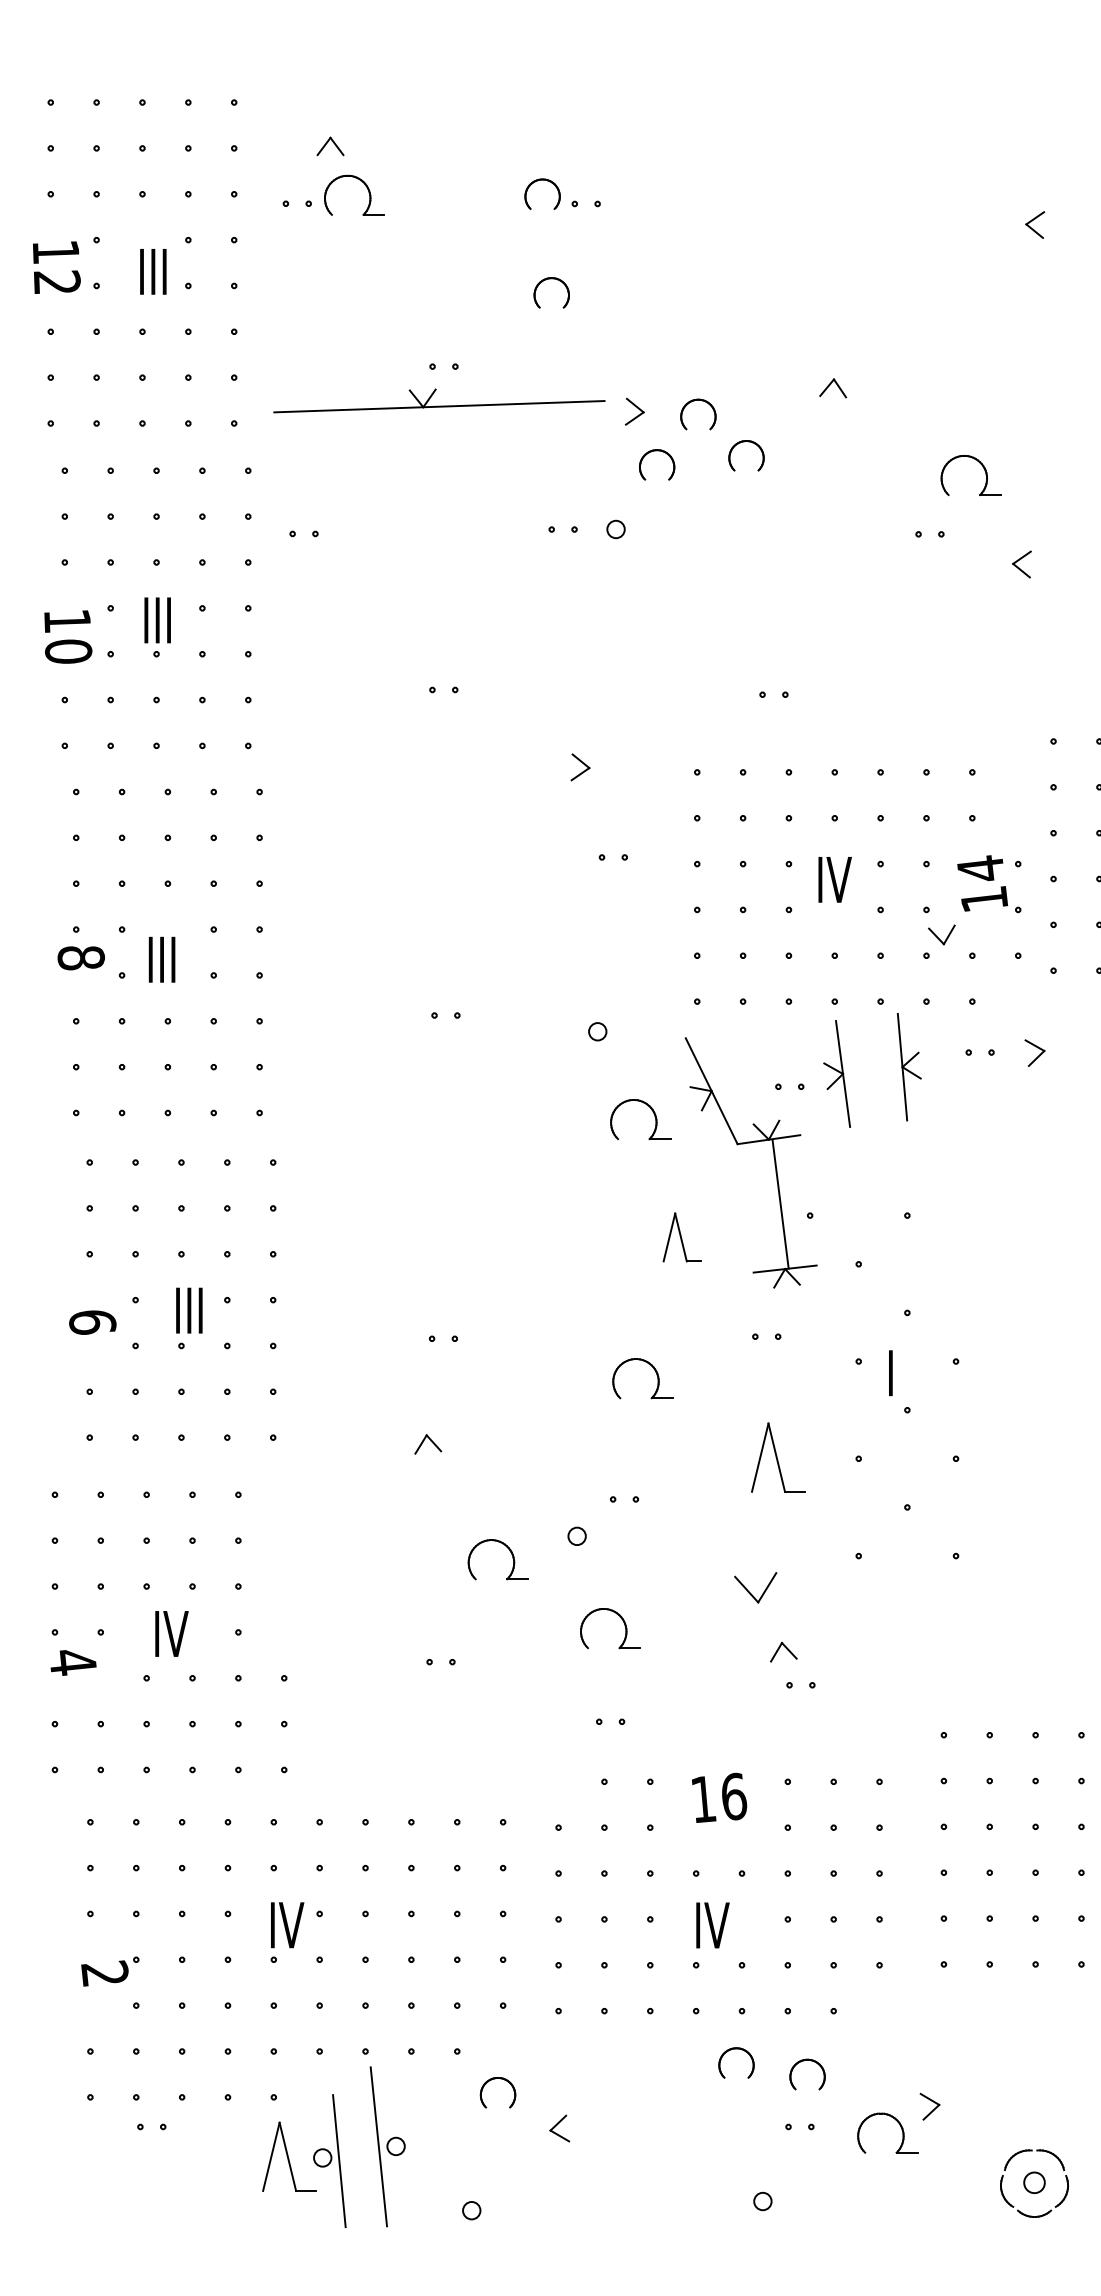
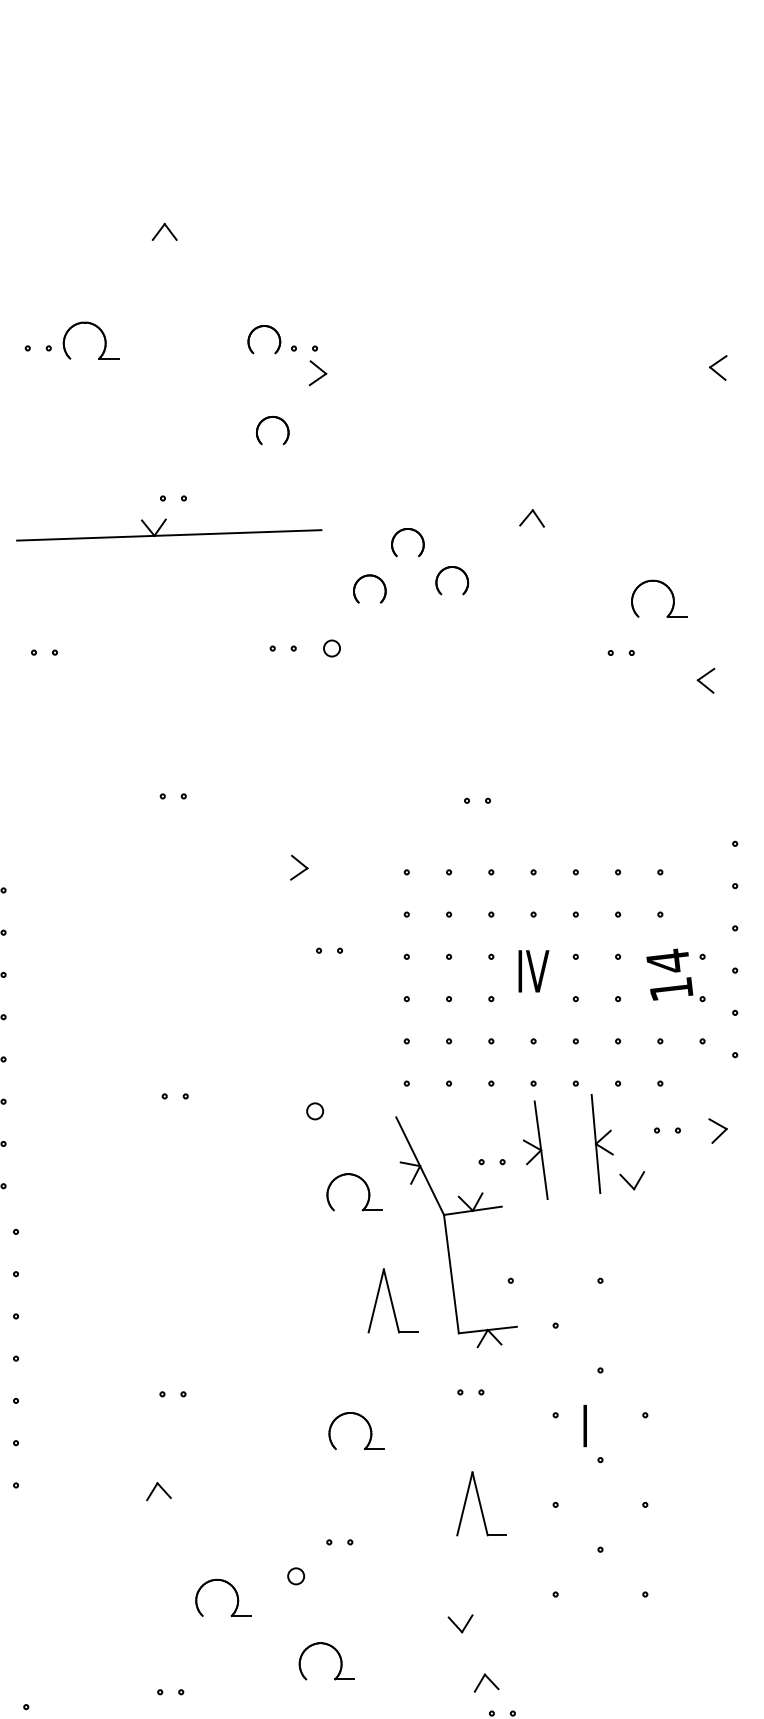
part: (330, 146) -> (164, 232), moved
part: (634, 411) -> (317, 373), moved
part: (941, 934) -> (631, 1180), moved
line: (780, 1204) -> (451, 1274), moved
part: (681, 1237) -> (392, 1300), size x1.43
part: (755, 1587) -> (460, 1623), size x0.62

